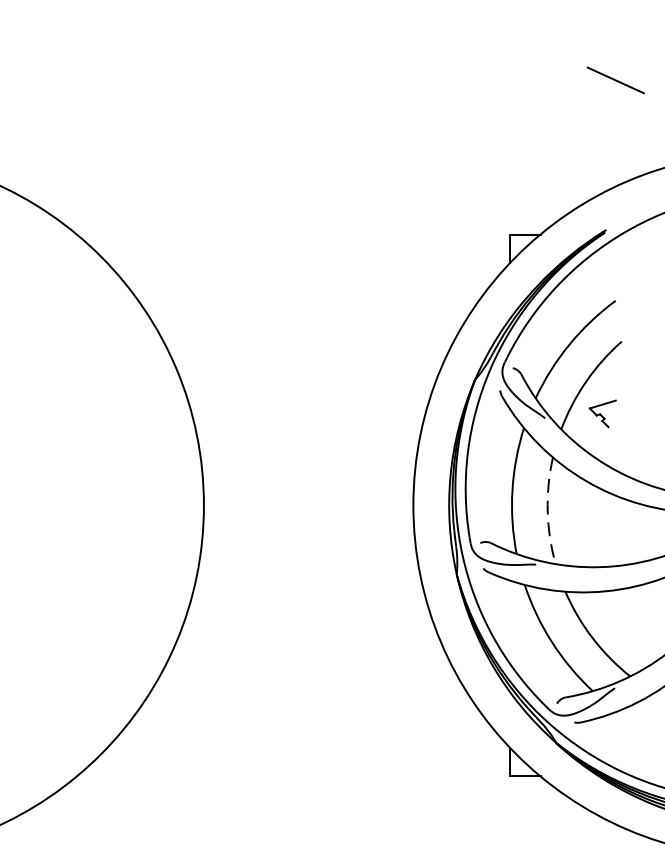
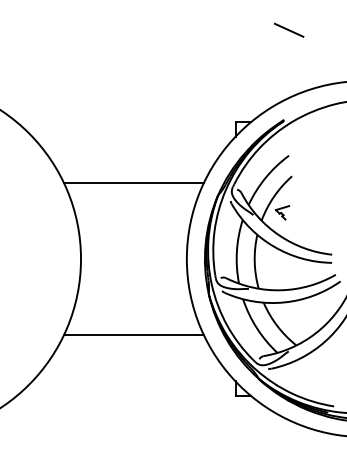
line: (616, 78) -> (289, 29), moved
line: (307, 355) -> (133, 183), added
arc: (547, 510) -> (254, 261), dashed -> solid
line: (307, 654) -> (133, 334), added

